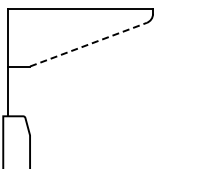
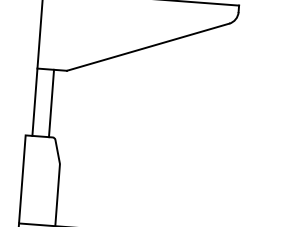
line: (88, 44) -> (148, 46), dashed -> solid
line: (20, 91) -> (51, 103), added

